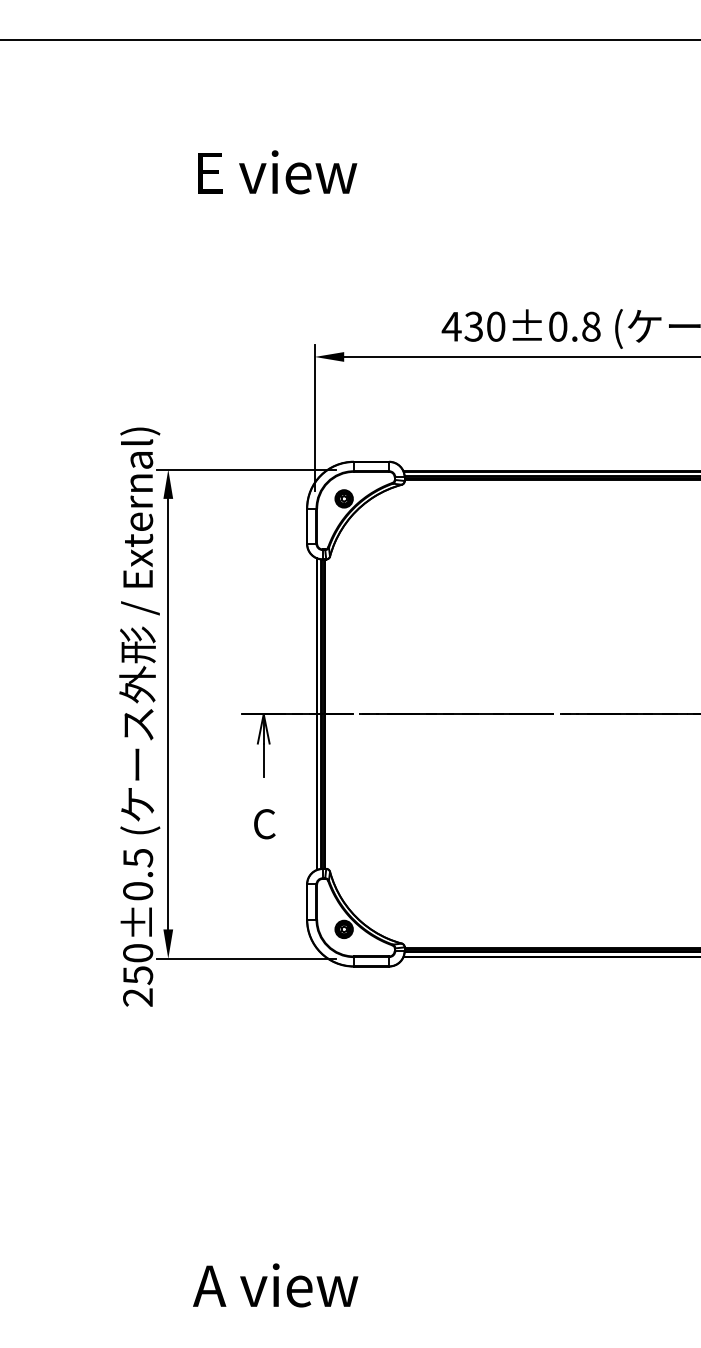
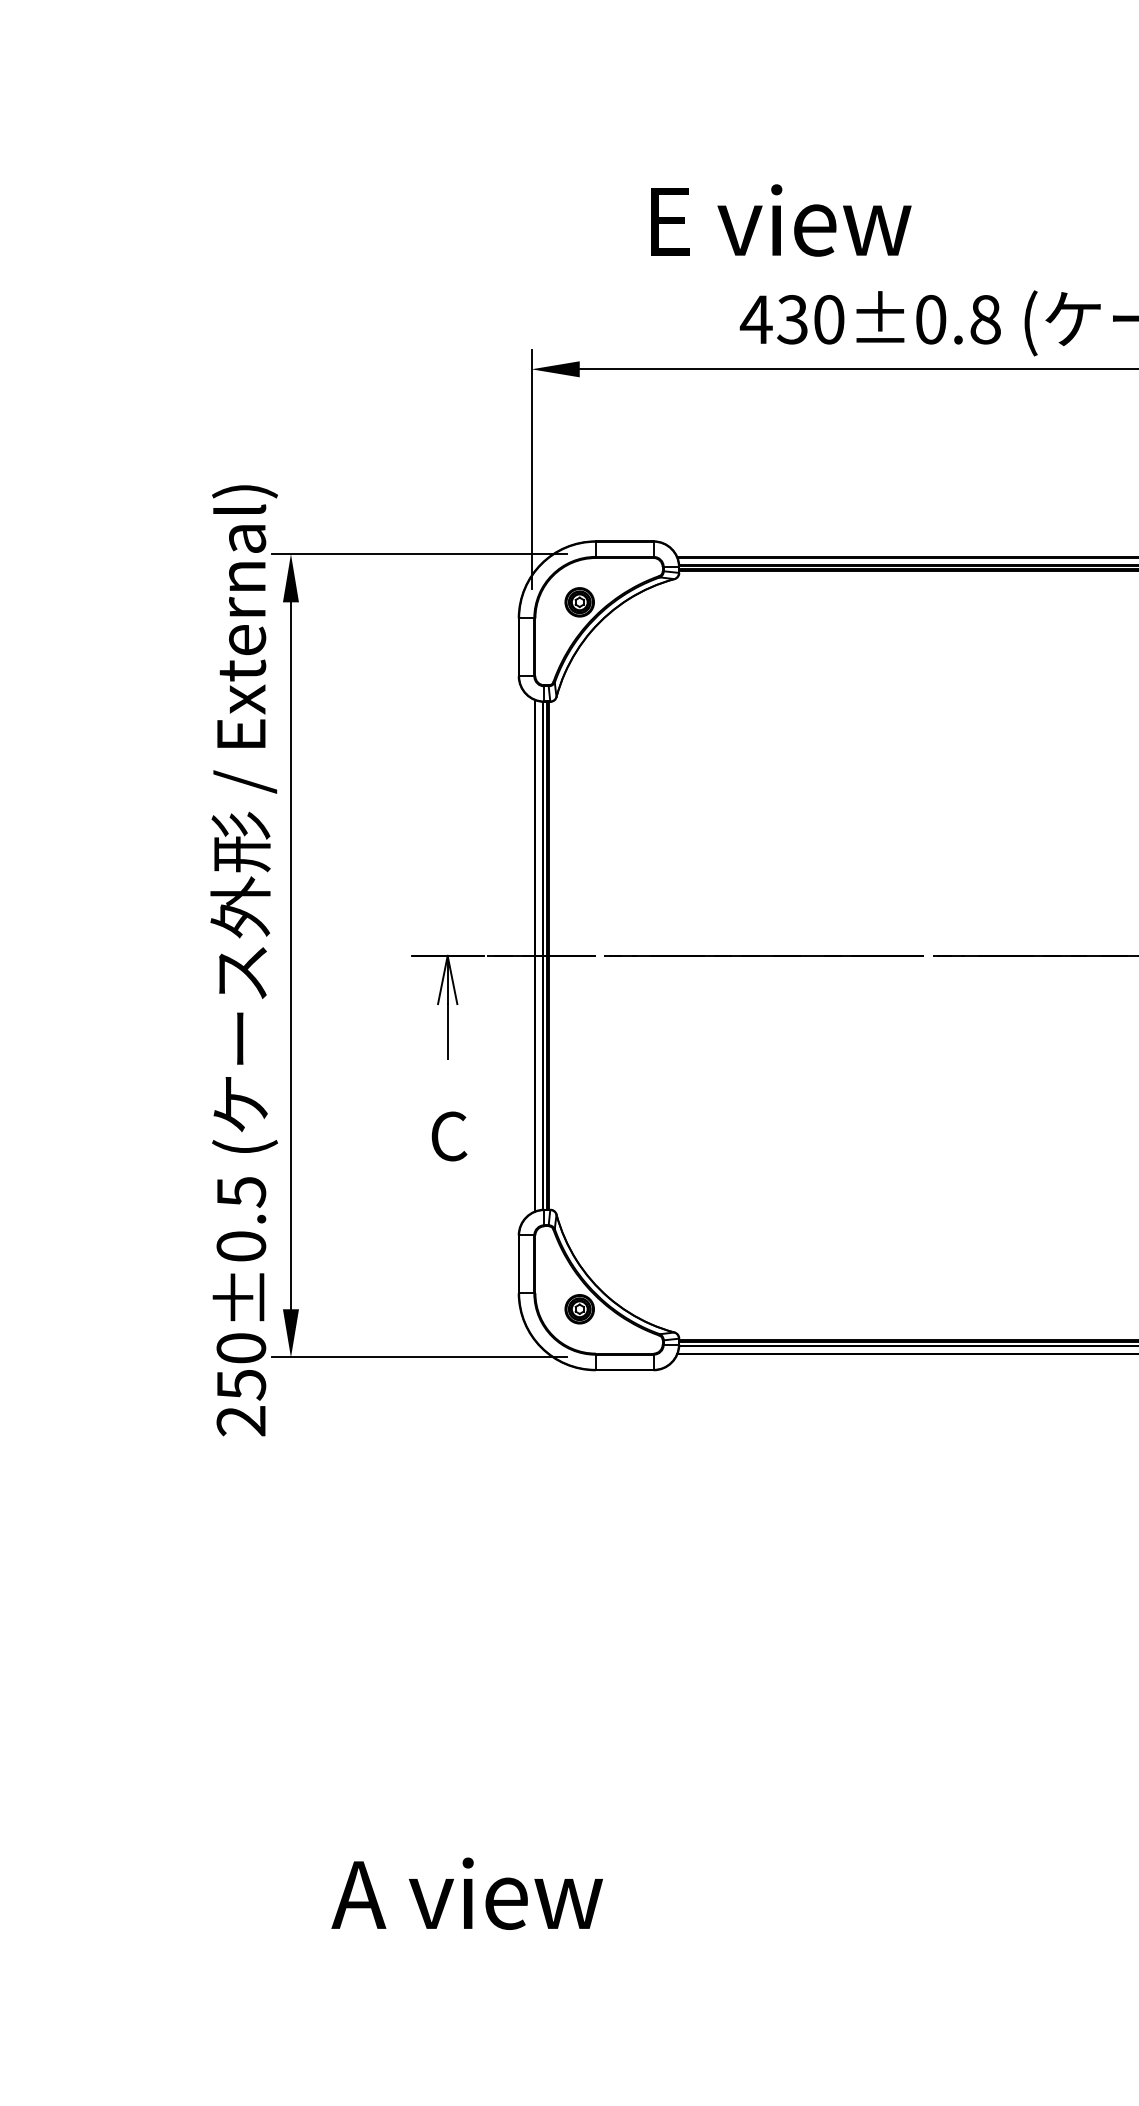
text: (277, 172) -> (780, 220), moved

